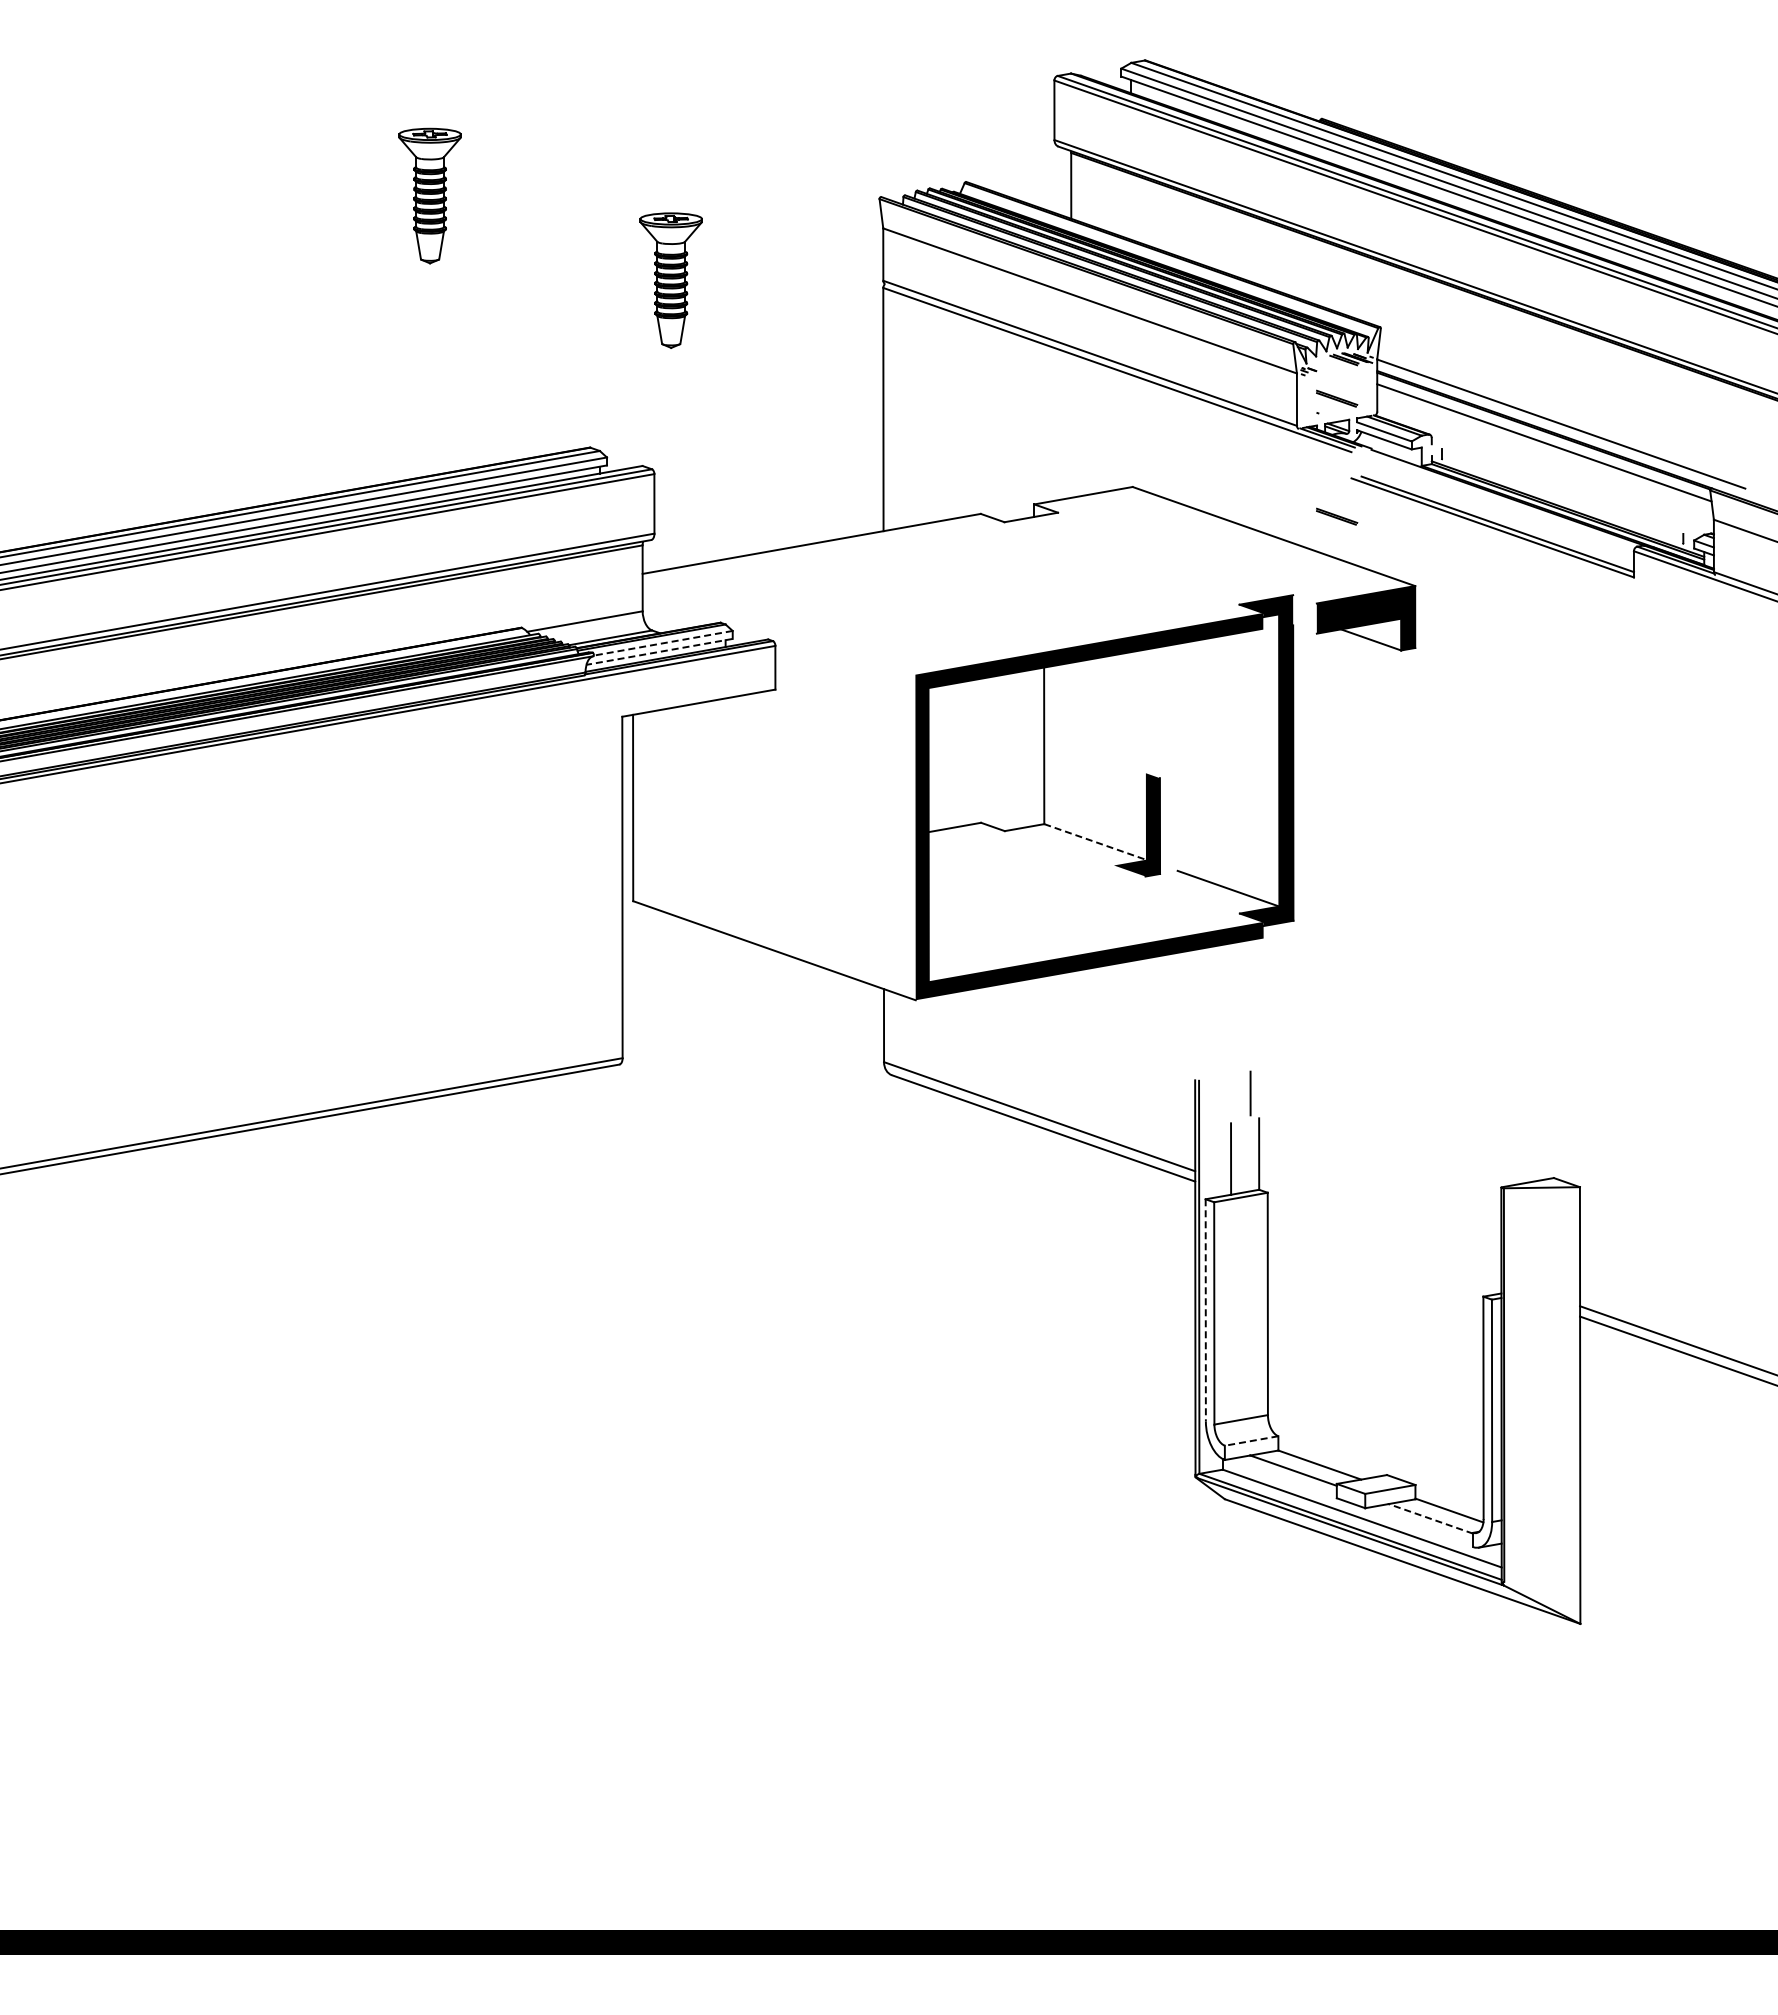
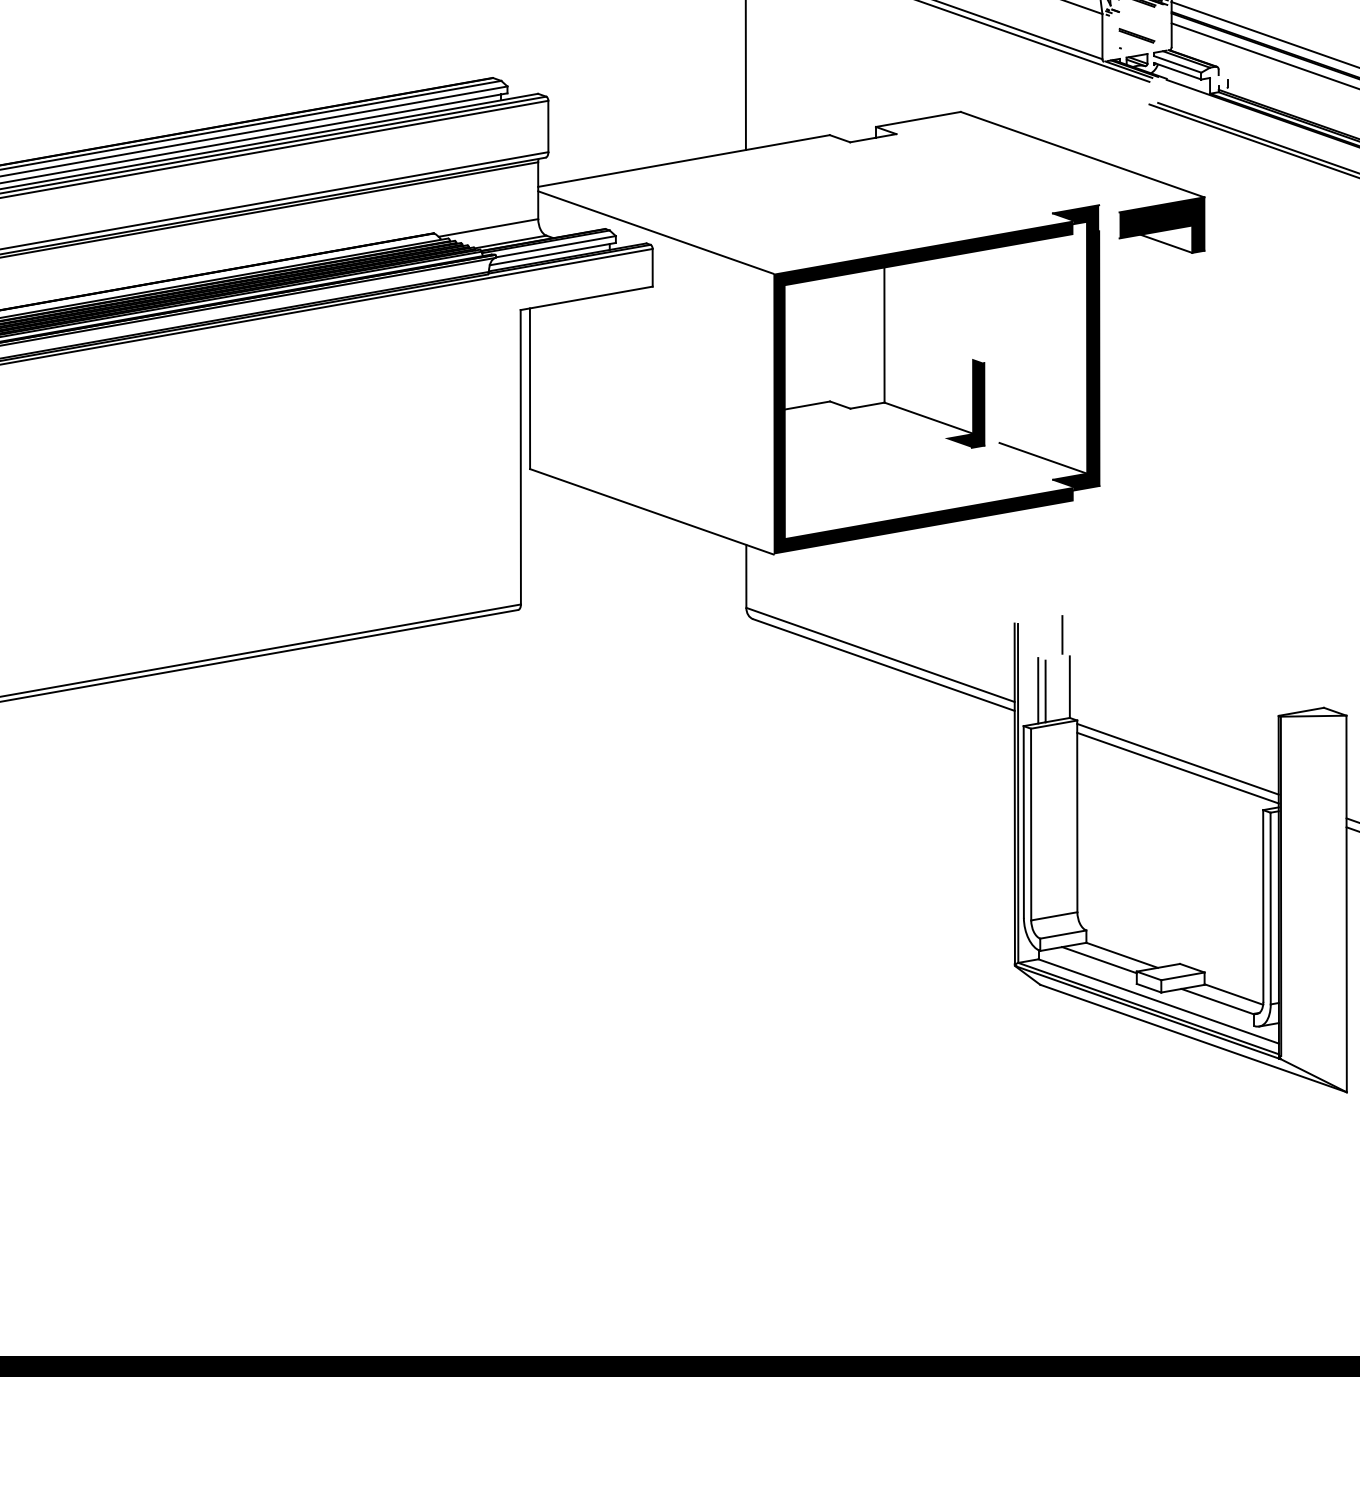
part: (1337, 516) -> (1137, 137), removed
line: (778, 626) -> (655, 232), added
line: (663, 643) -> (556, 246), dashed -> solid
line: (659, 651) -> (552, 253), dashed -> solid
line: (1095, 841) -> (928, 417), dashed -> solid
line: (1222, 1158) -> (1038, 690), added
line: (1384, 1237) -> (1177, 759), added
line: (1384, 1247) -> (1177, 767), added
line: (1205, 1310) -> (1023, 822), dashed -> solid
line: (1251, 1441) -> (1063, 935), dashed -> solid
line: (1430, 1518) -> (1217, 1001), dashed -> solid

